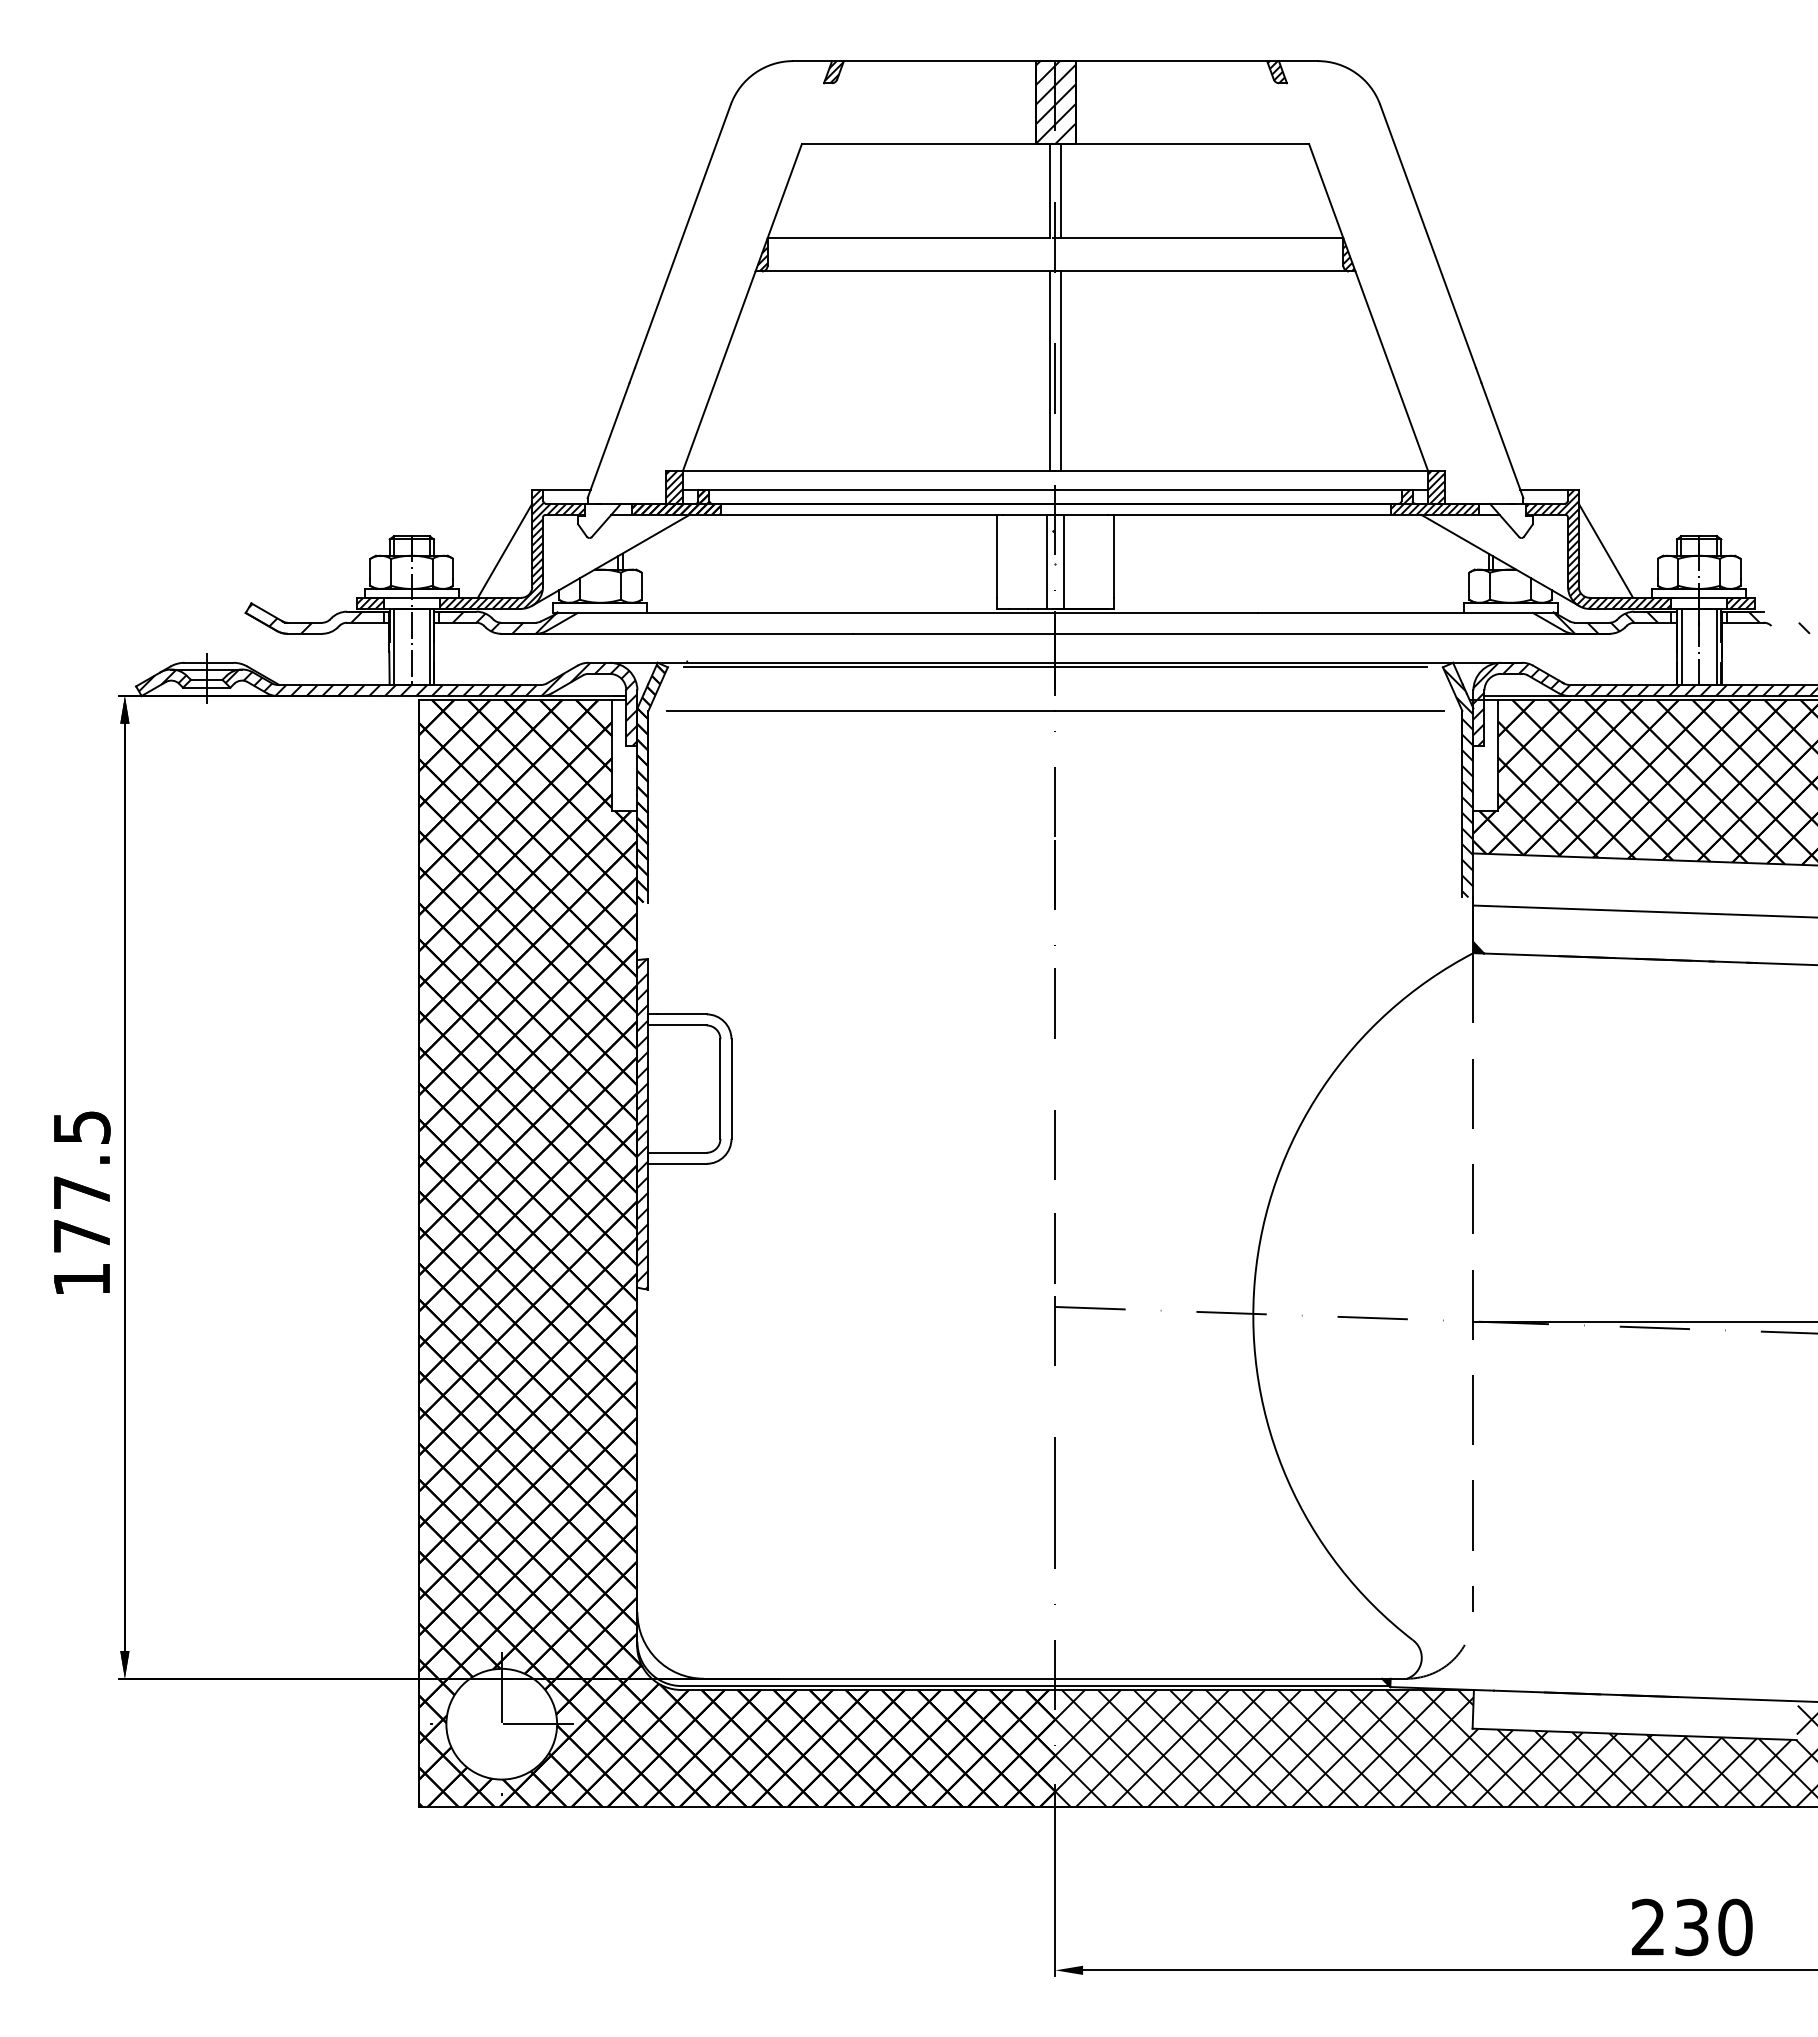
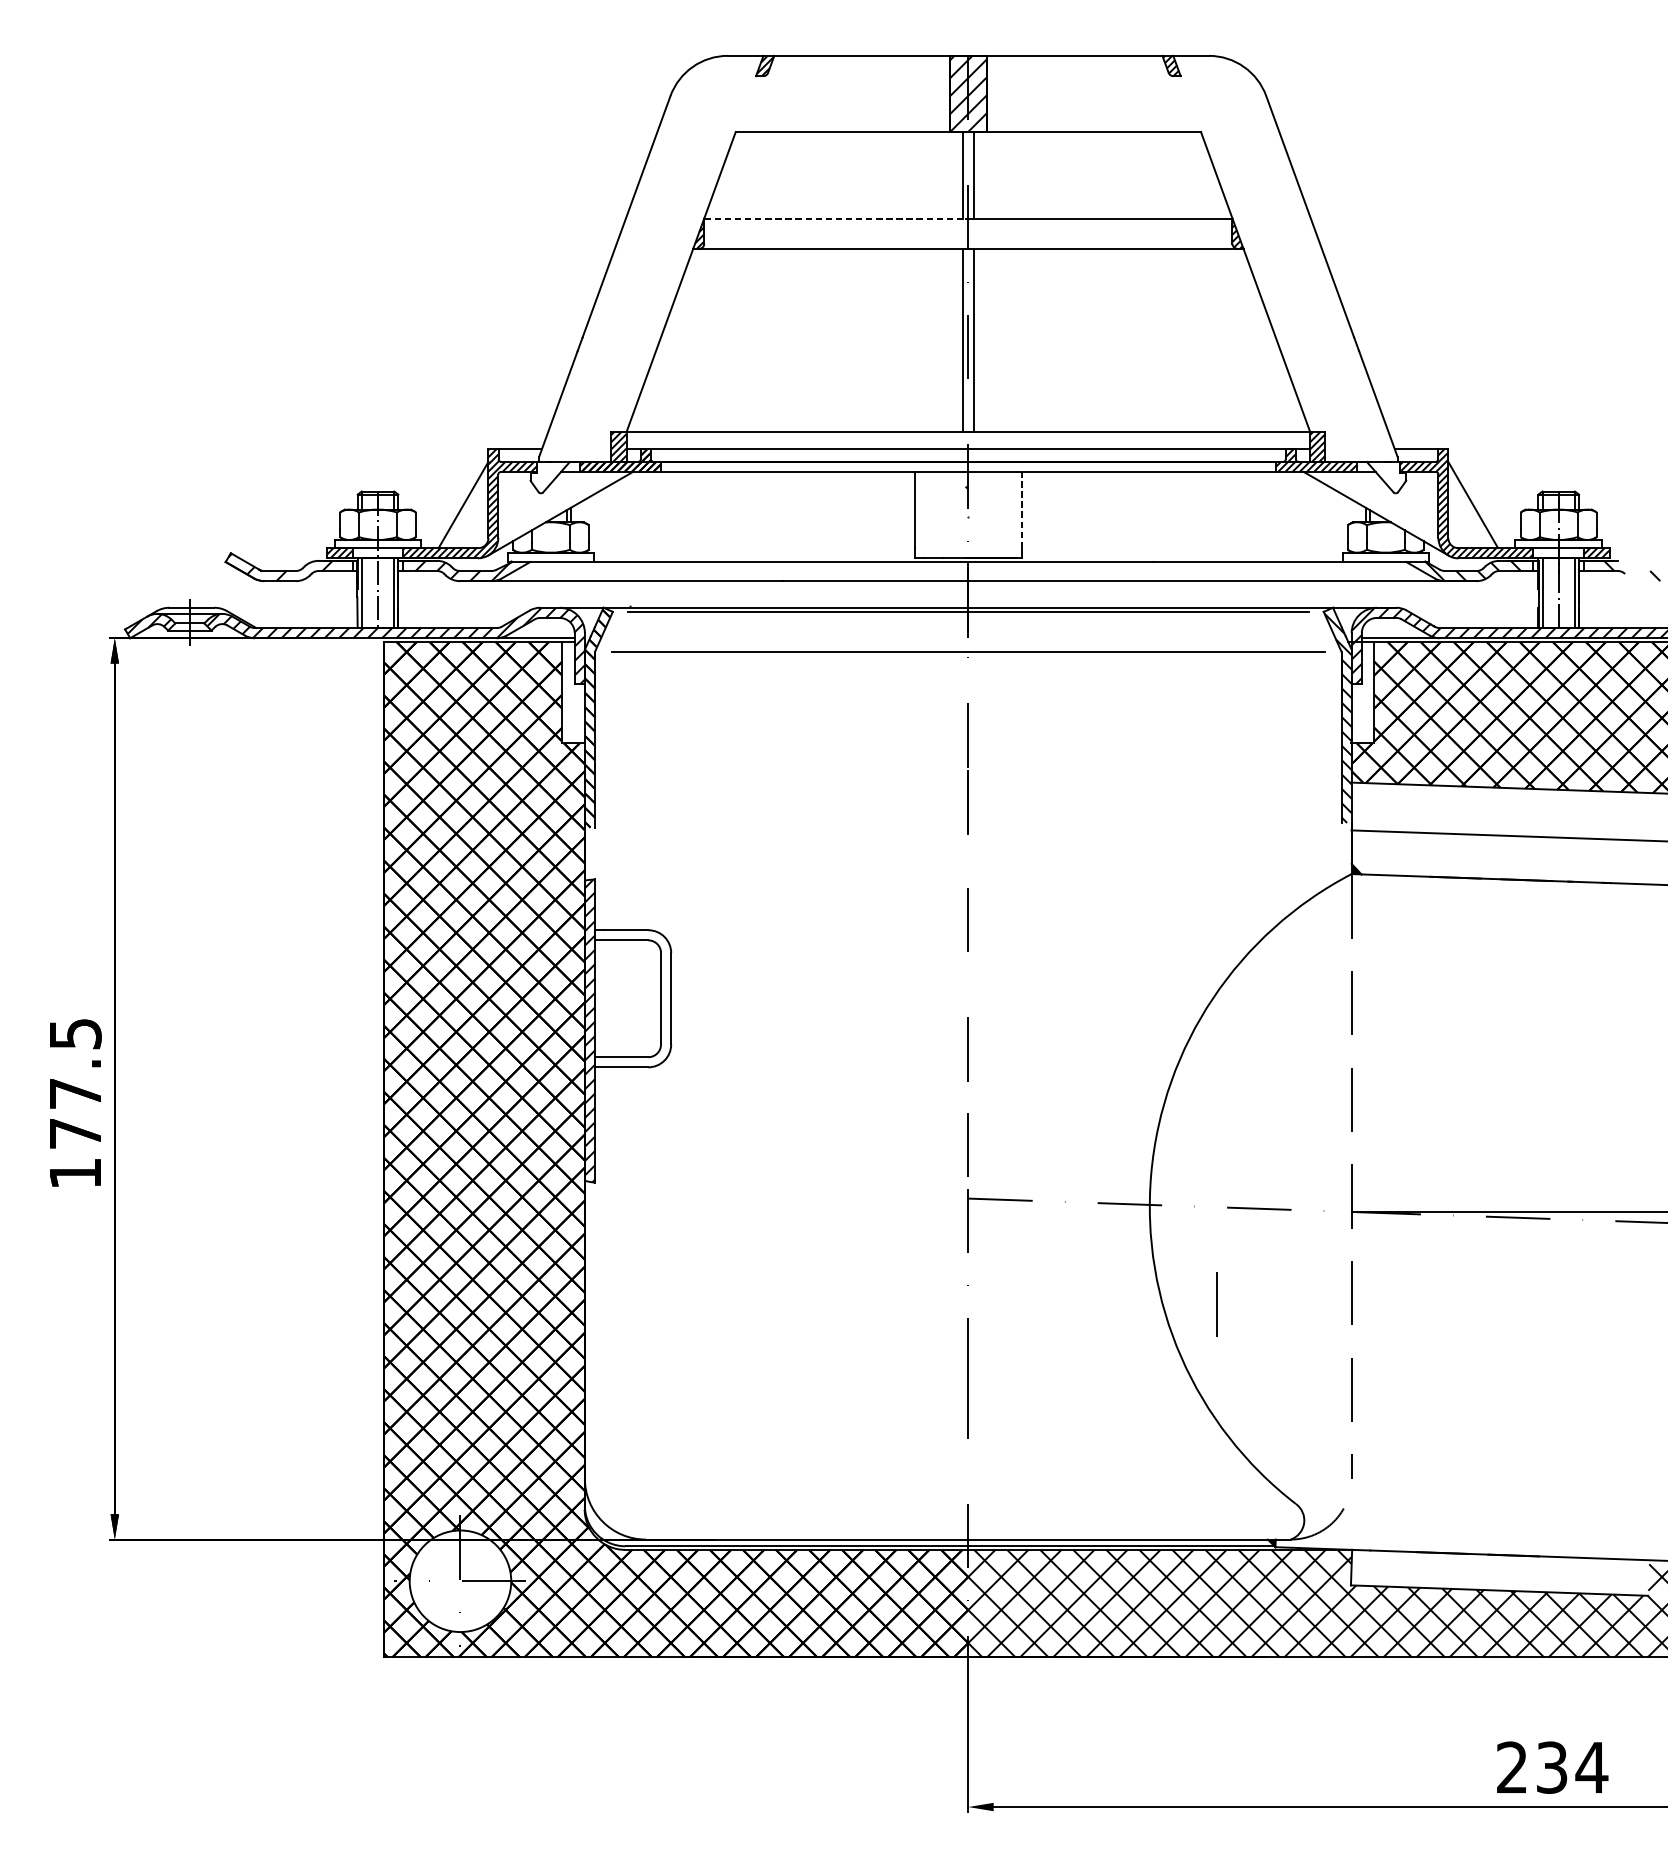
line: (908, 238) -> (833, 218), solid -> dashed
line: (1113, 556) -> (1021, 510), solid -> dashed
line: (1047, 561) -> (961, 514), removed
line: (1063, 561) -> (975, 514), removed
line: (1325, 1422) -> (1216, 1304), added
text: (1735, 1927) -> (1592, 1767), 230 -> 234

